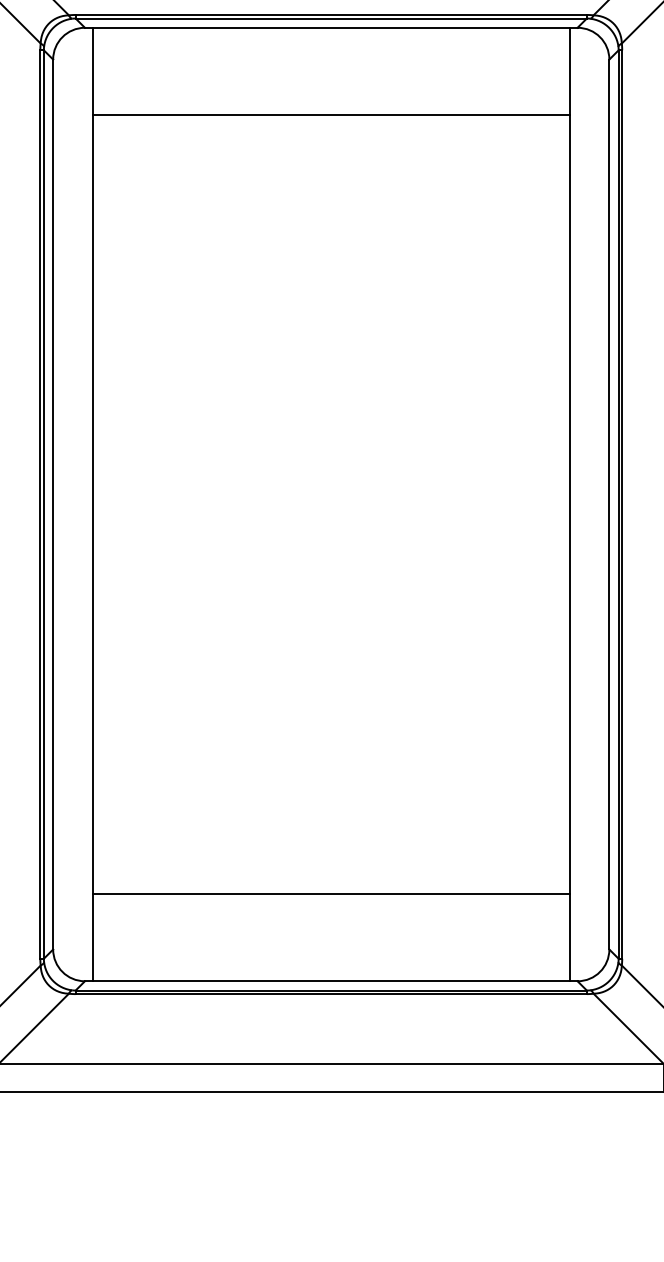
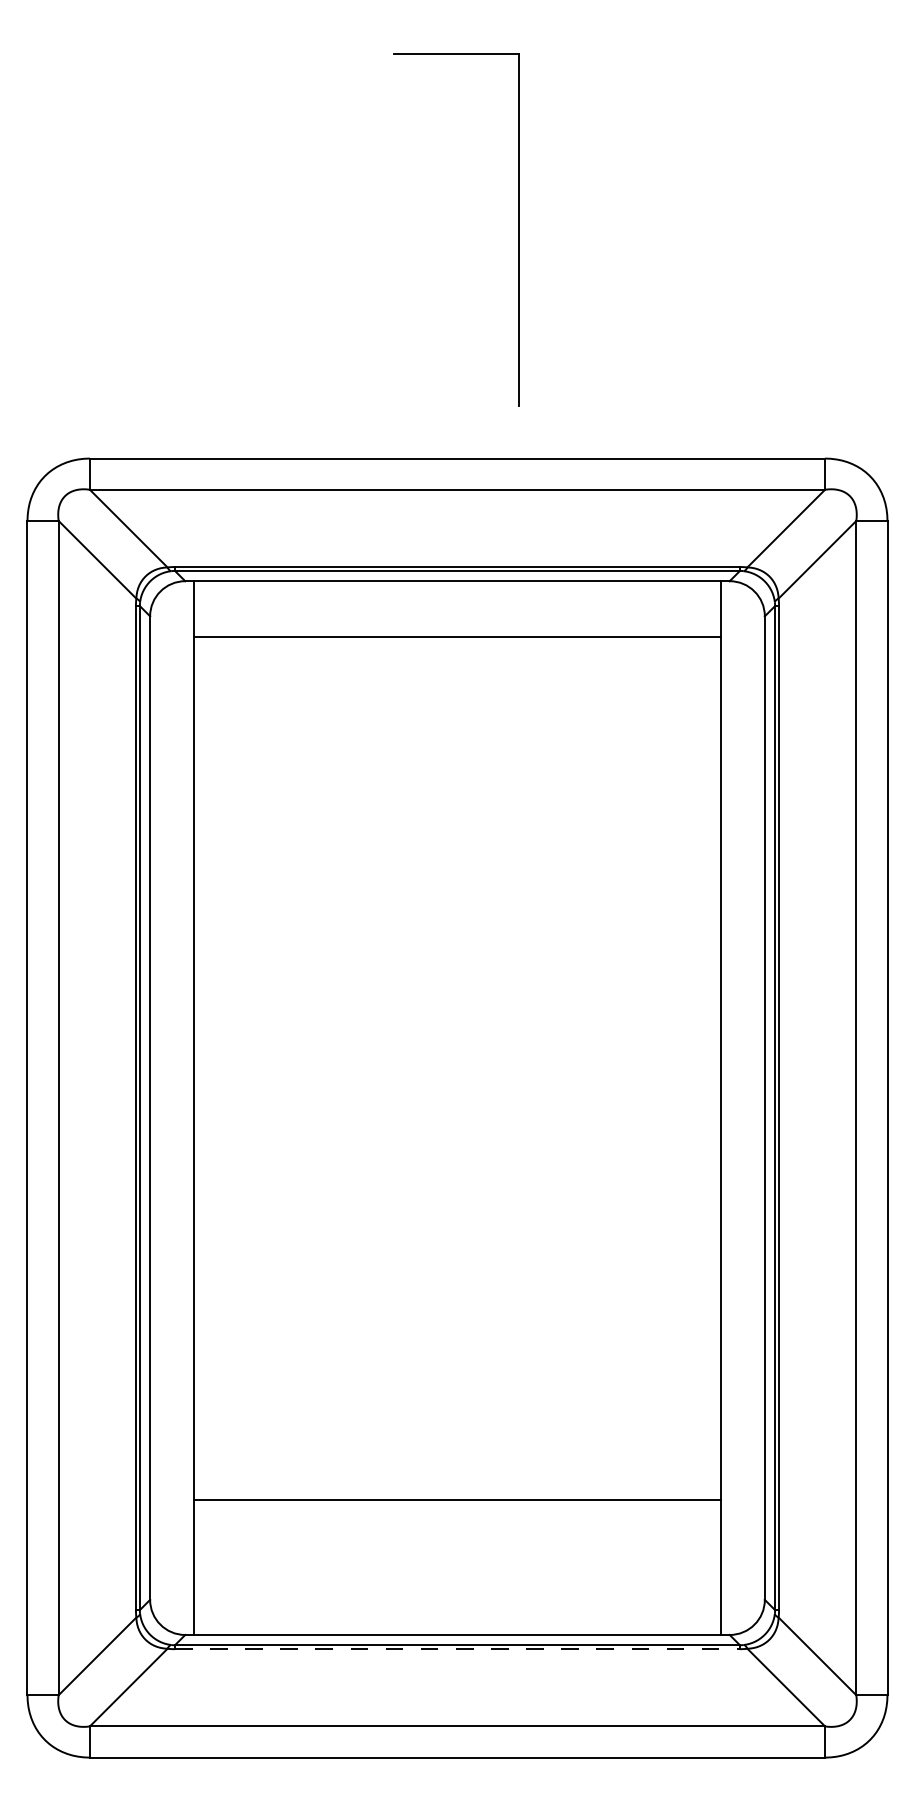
line: (331, 114) -> (457, 636), moved
line: (331, 893) -> (457, 1500), moved
line: (331, 994) -> (457, 1649), solid -> dashed

